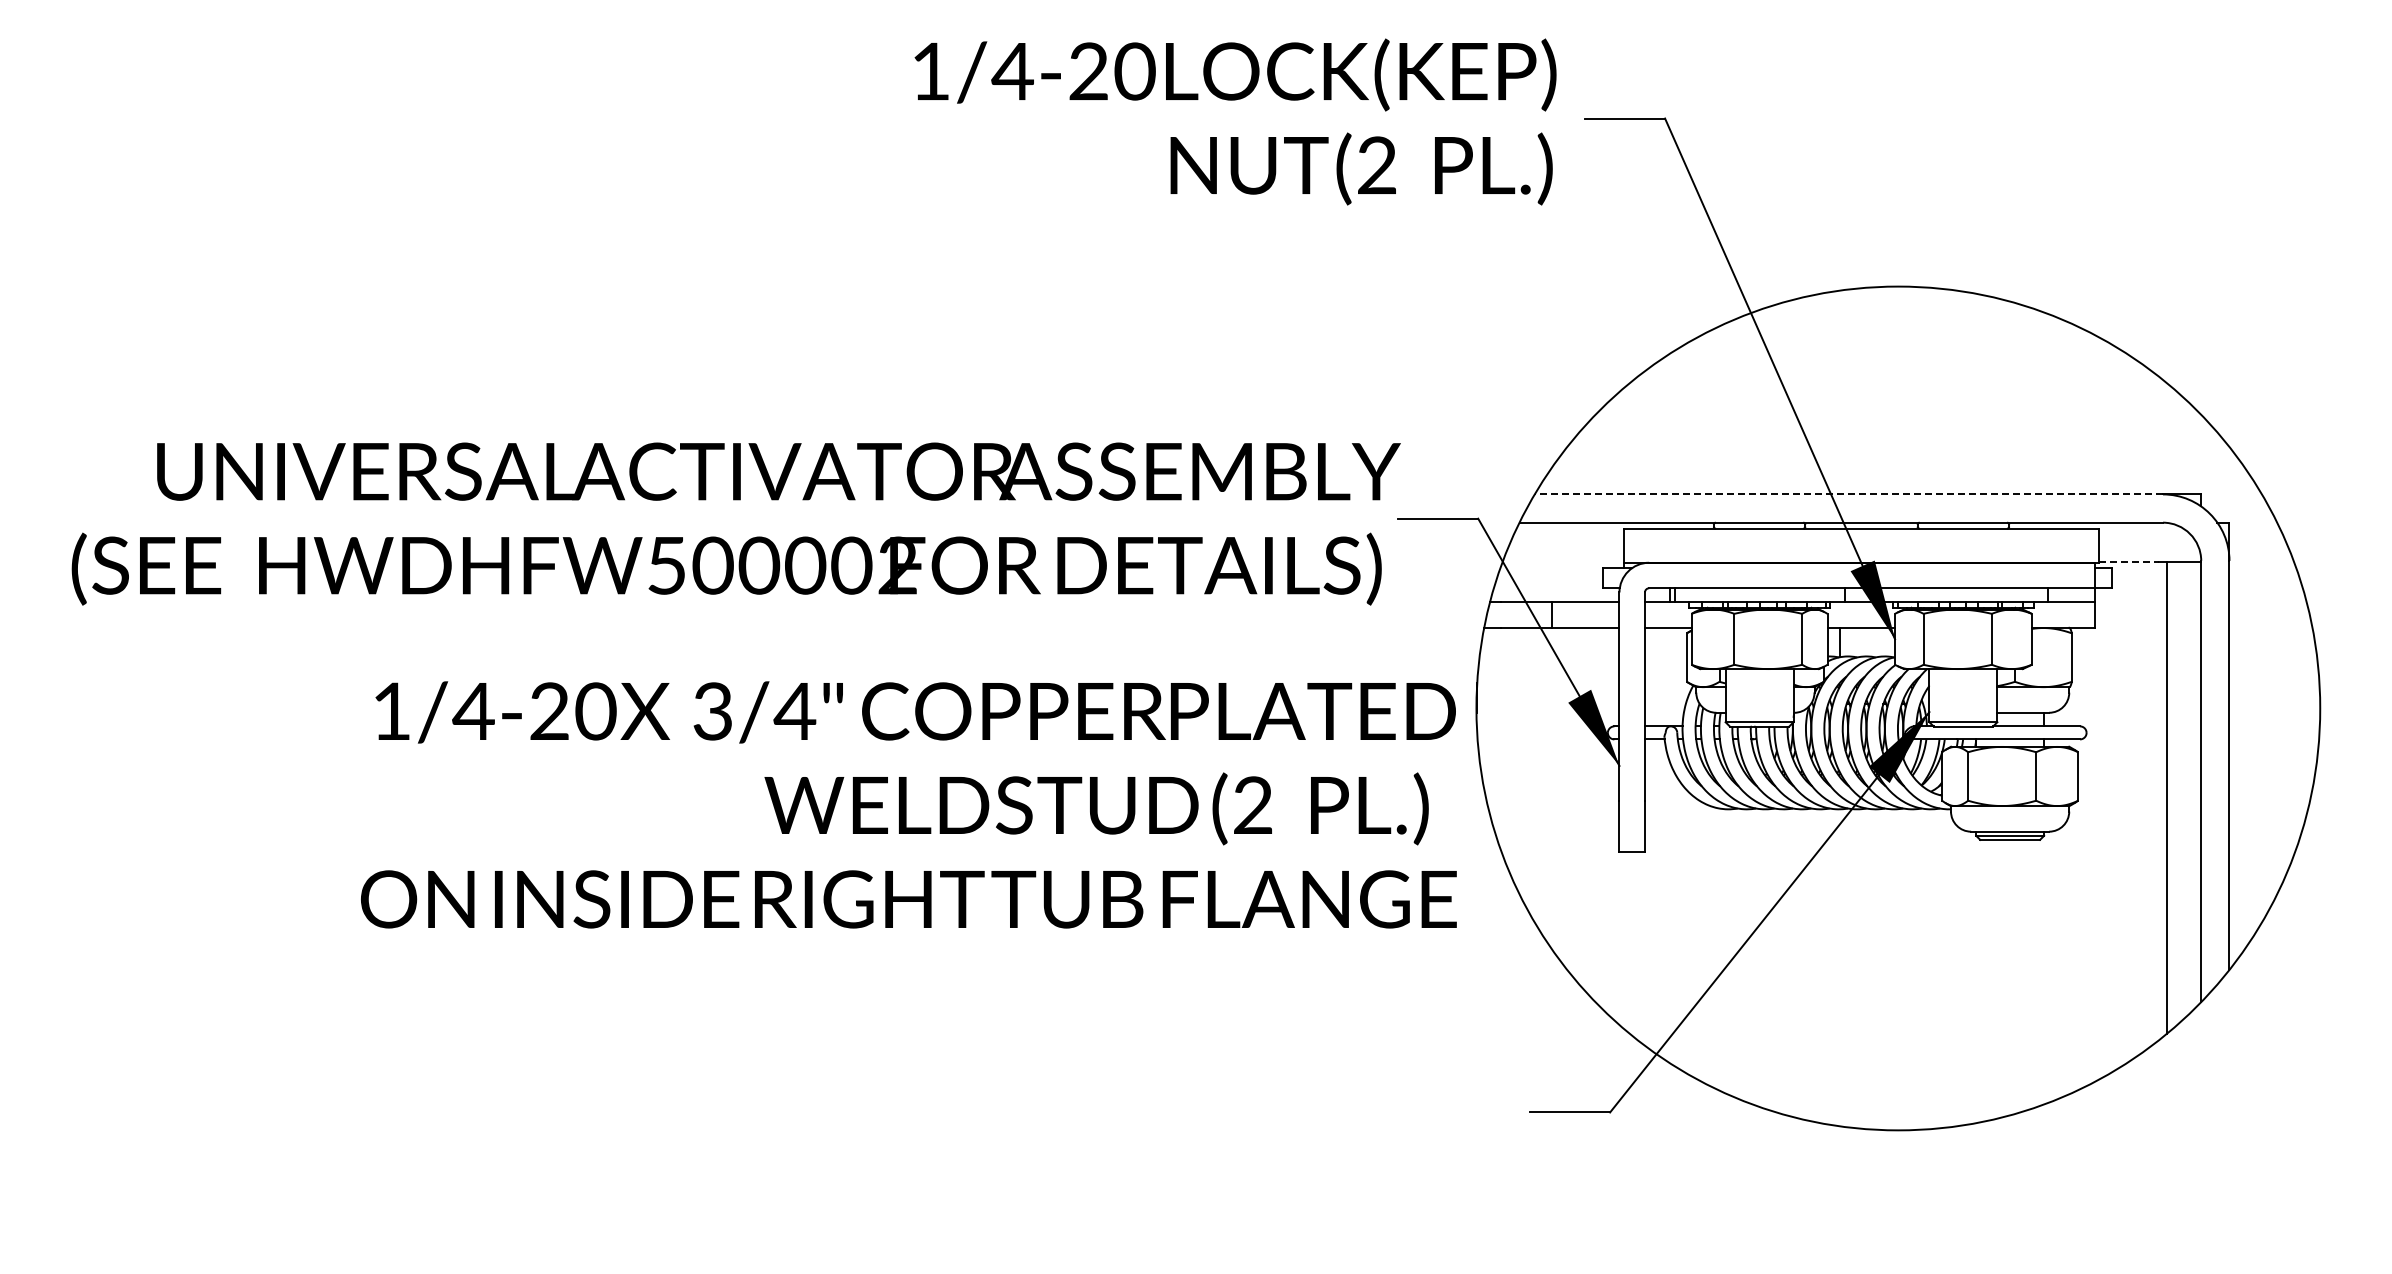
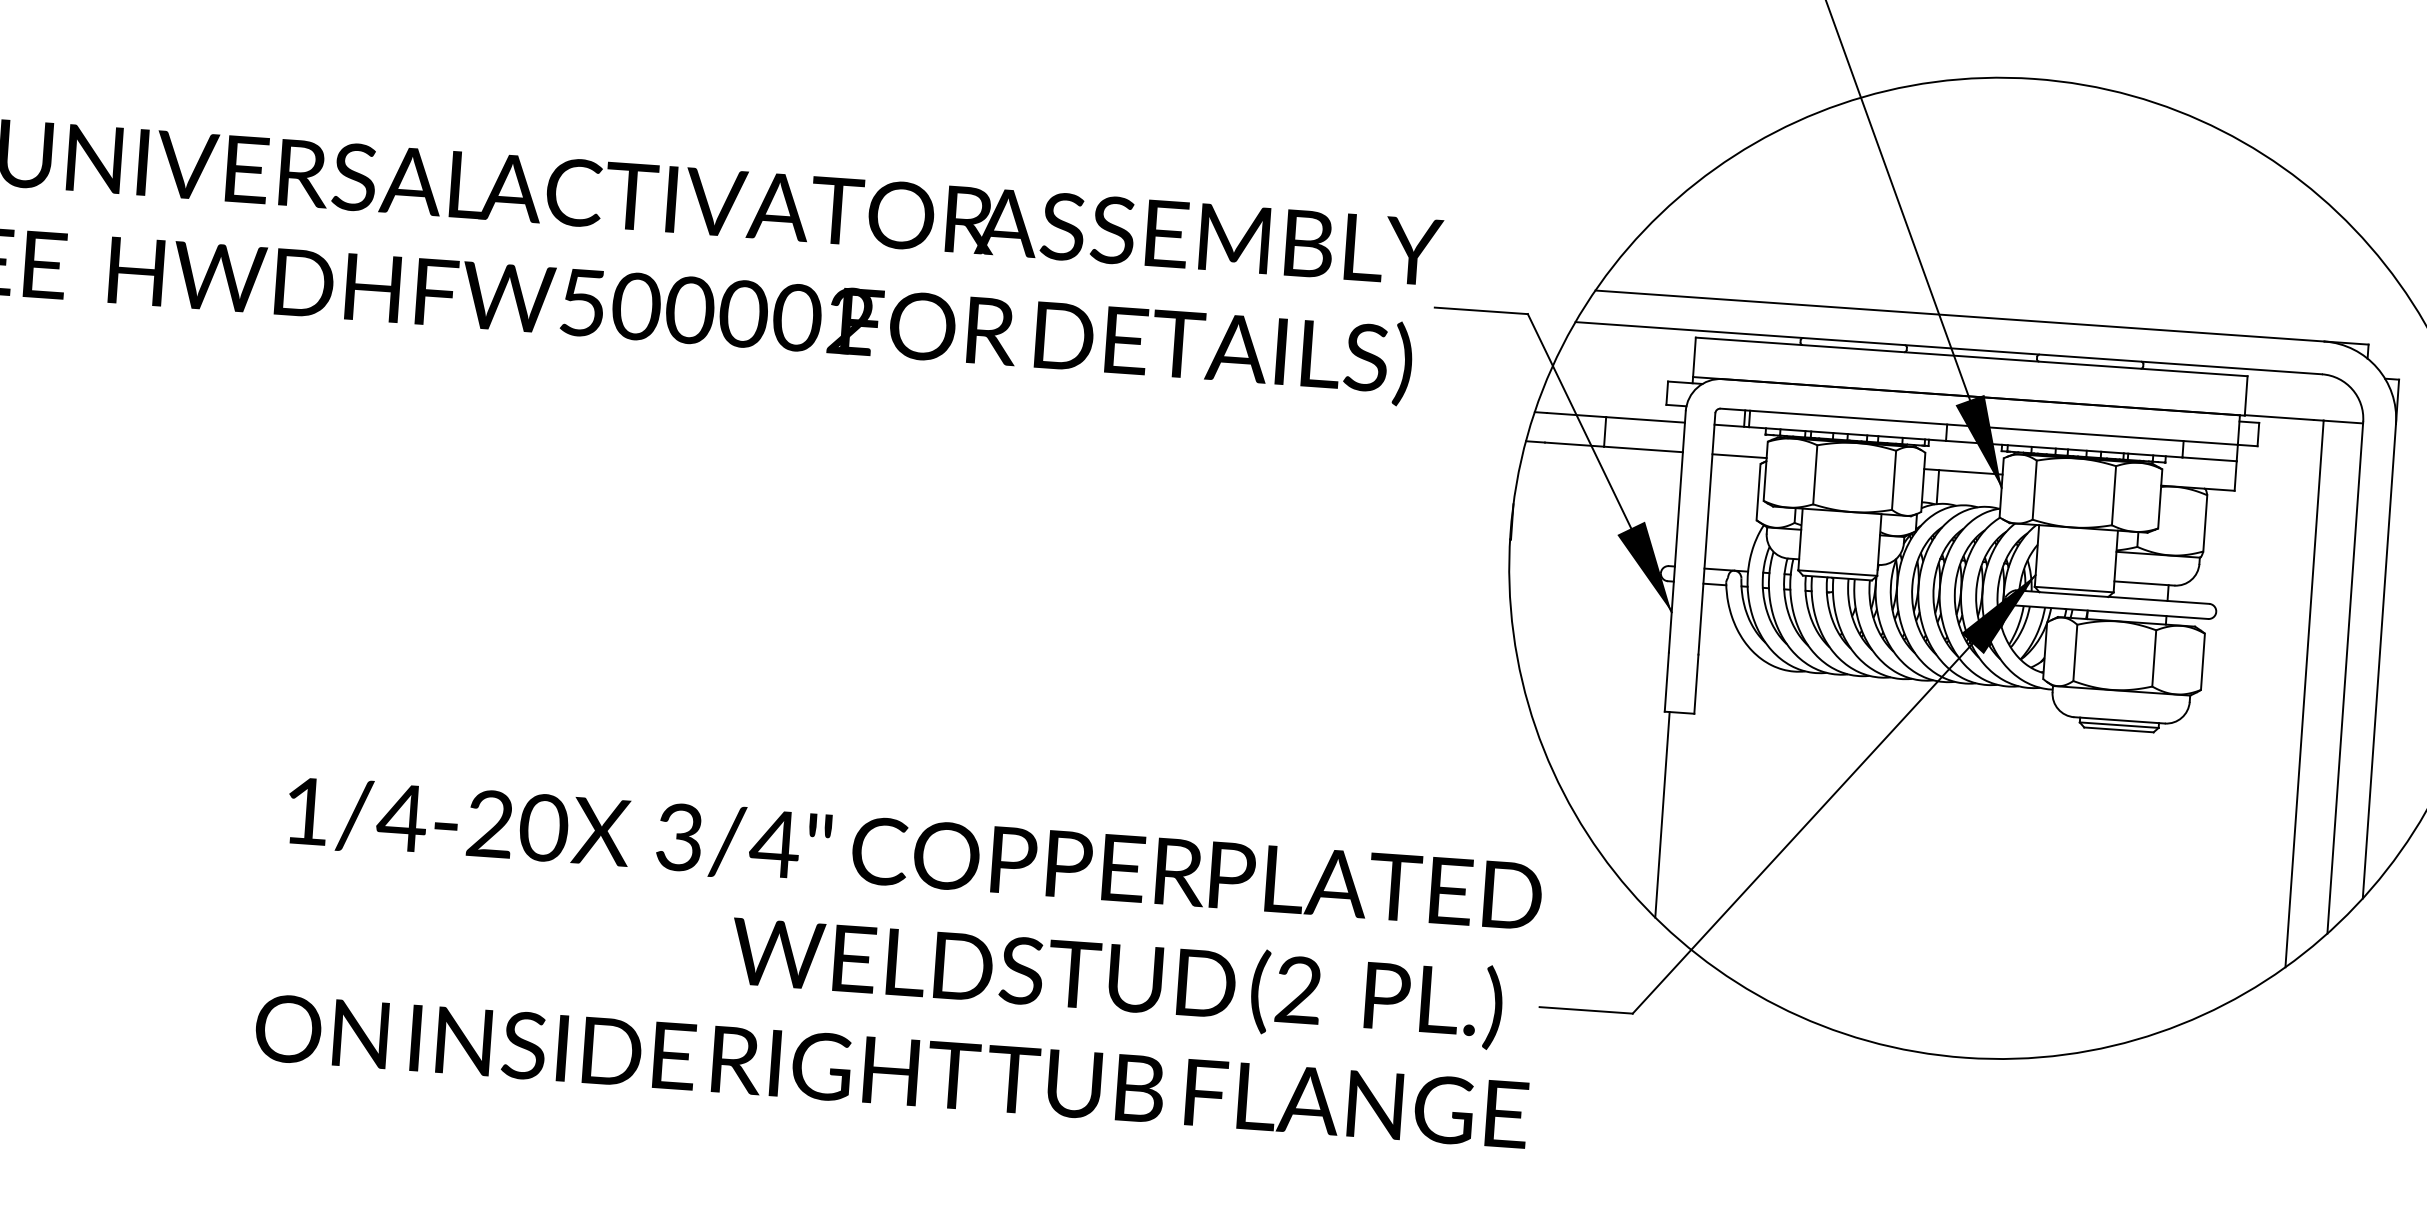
line: (1848, 494) -> (1959, 316), dashed -> solid
line: (2129, 562) -> (2279, 417), dashed -> solid
text: (908, 804) -> (898, 961), moved
line: (1623, 939) -> (1662, 814), added

